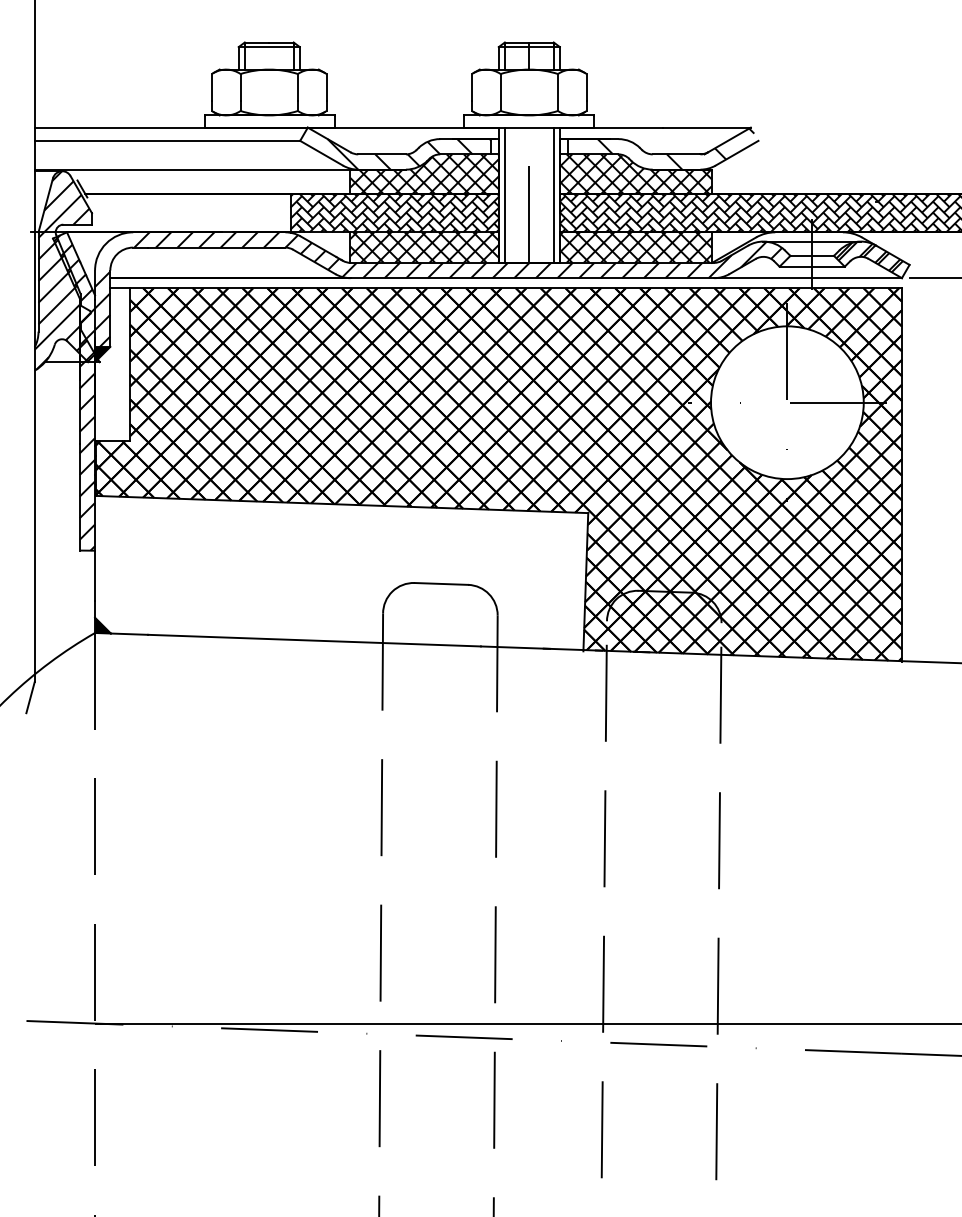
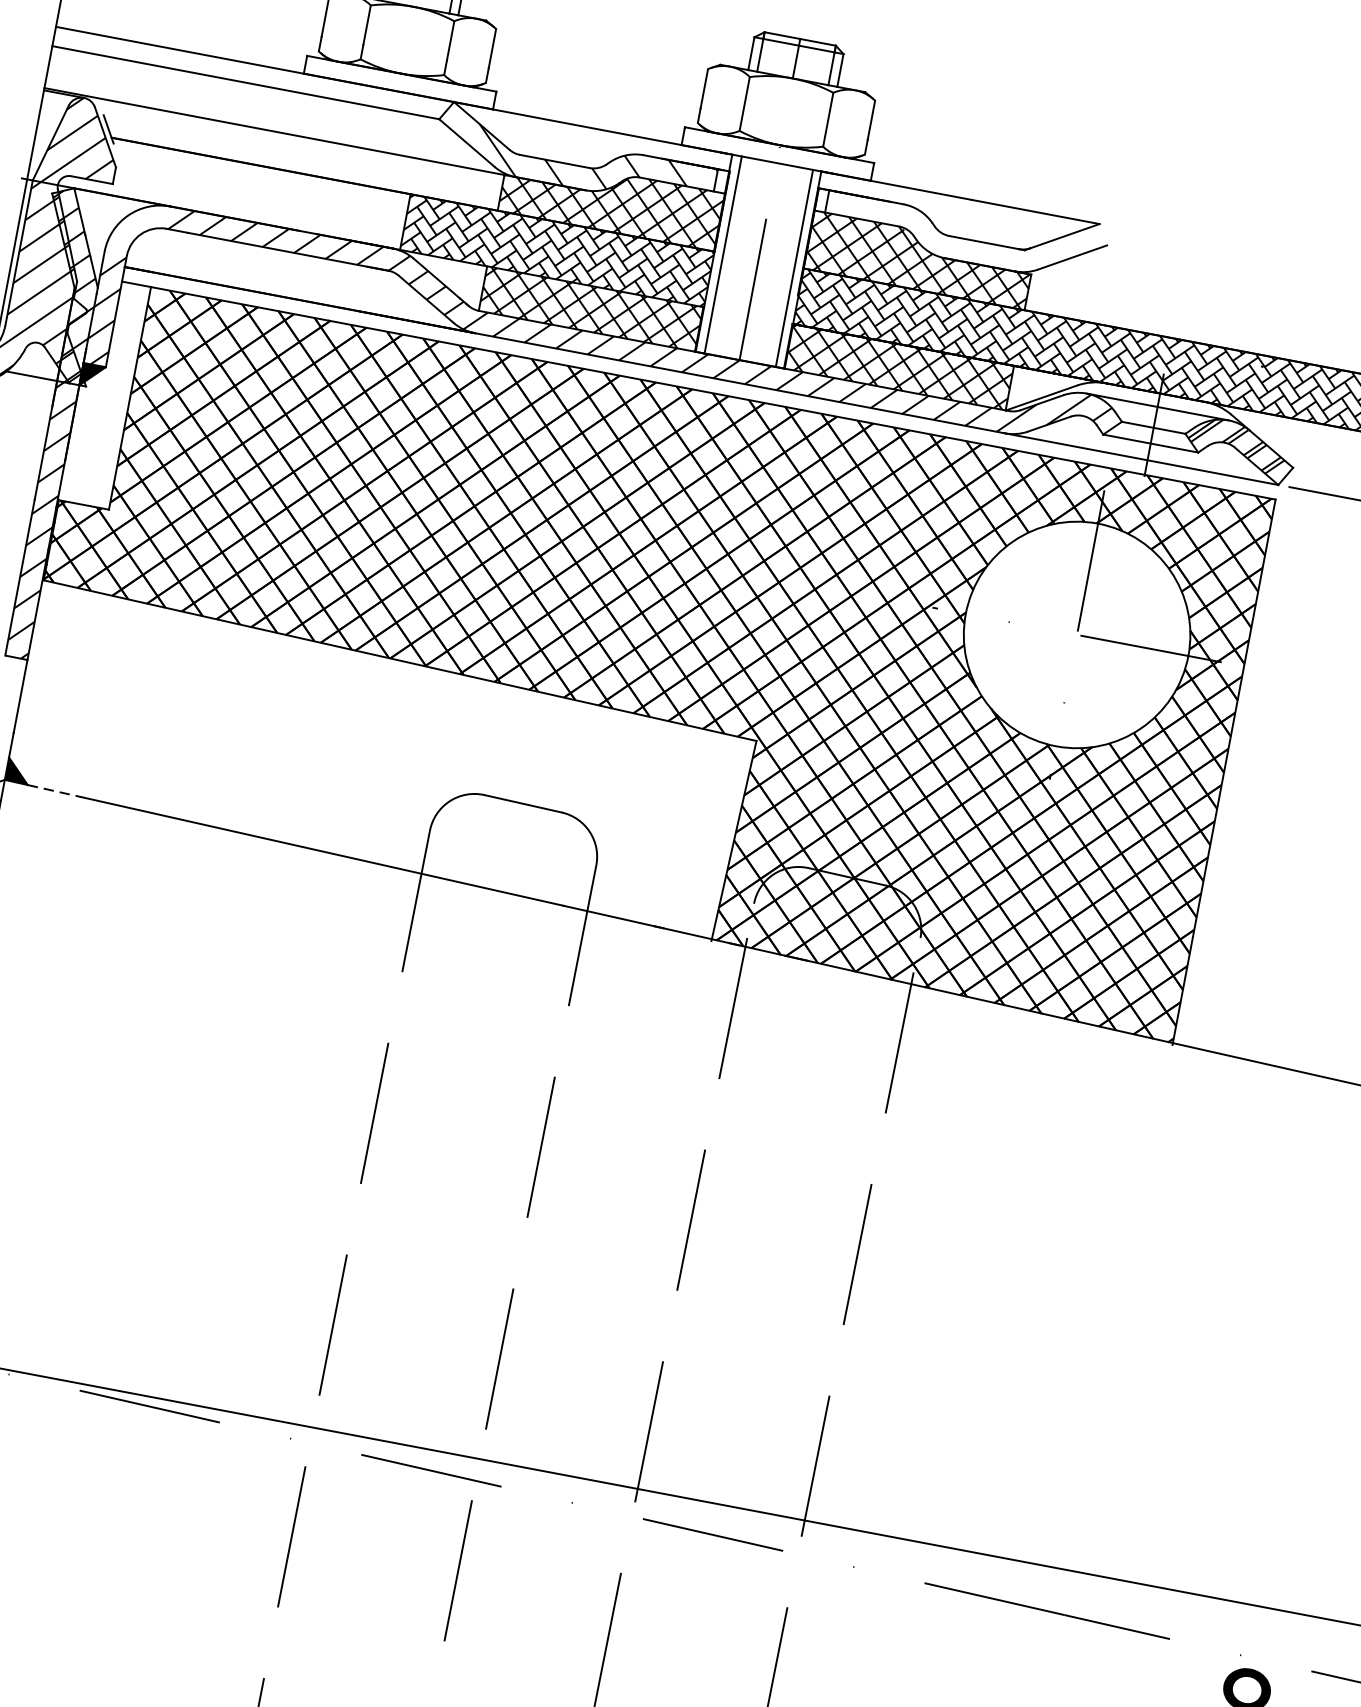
hatch: (675, 148) -> (984, 233), removed
line: (129, 634) -> (54, 791), solid -> dashed

